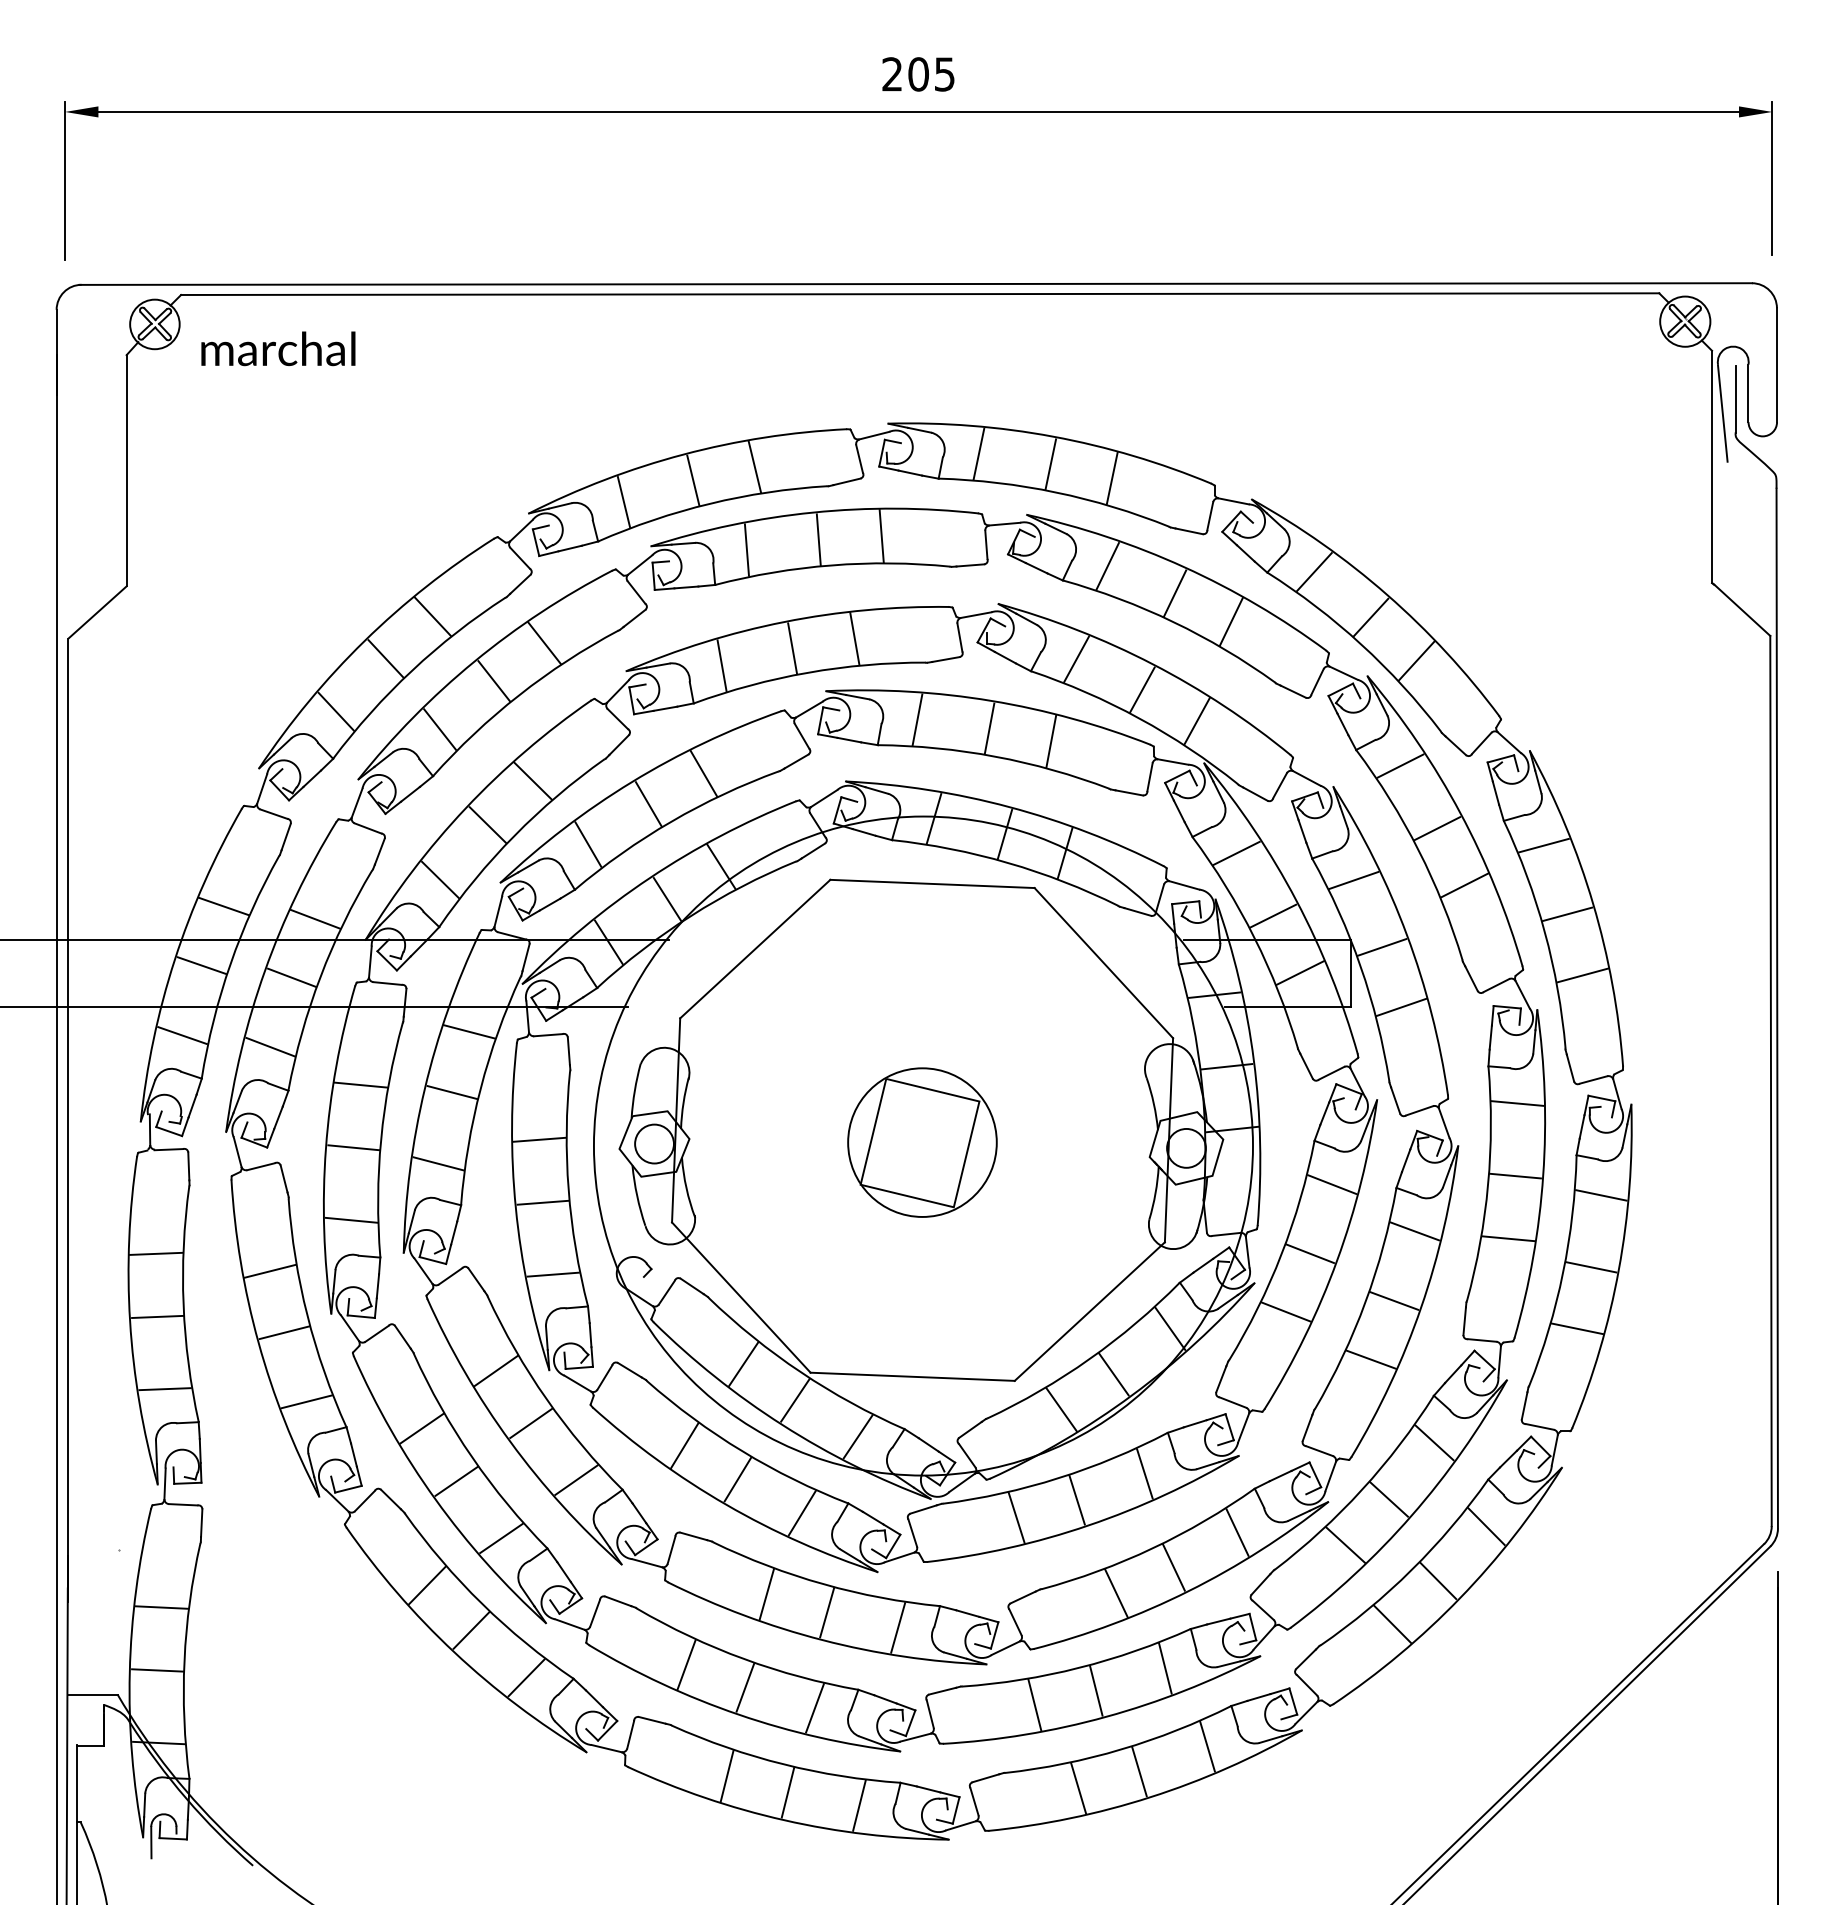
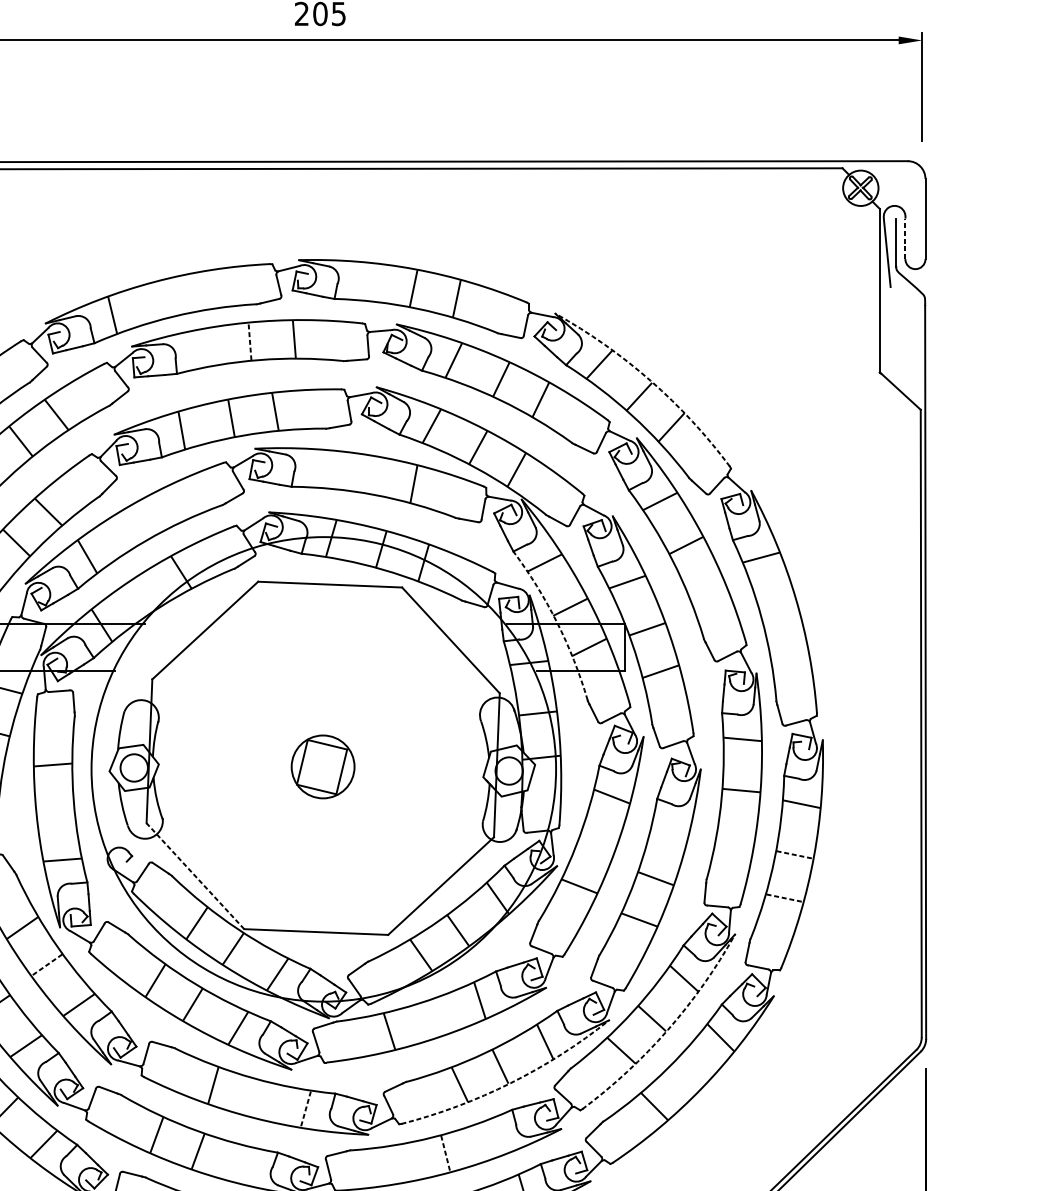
line: (1748, 393) -> (905, 238), solid -> dashed
line: (978, 453) -> (362, 281), removed
line: (754, 466) -> (204, 290), removed
line: (693, 480) -> (161, 300), removed
line: (818, 540) -> (249, 342), solid -> dashed
line: (746, 549) -> (199, 348), removed
arc: (1387, 594) -> (650, 380), solid -> dashed
line: (917, 719) -> (319, 468), removed
line: (989, 728) -> (370, 475), removed
line: (703, 773) -> (168, 506), removed
line: (648, 804) -> (129, 528), removed
line: (1464, 885) -> (705, 585), removed
line: (667, 899) -> (143, 595), removed
line: (1567, 914) -> (777, 606), removed
arc: (1254, 937) -> (557, 622), solid -> dashed
line: (1582, 975) -> (788, 649), removed
part: (922, 1142) -> (323, 766), size x0.6
line: (542, 1202) -> (55, 809), removed
line: (1414, 1231) -> (669, 829), removed
line: (1508, 1238) -> (736, 834), removed
line: (1309, 1253) -> (595, 845), removed
line: (1591, 1267) -> (794, 854), solid -> dashed
line: (740, 1297) -> (194, 876), solid -> dashed
line: (1577, 1328) -> (784, 897), solid -> dashed
line: (531, 1423) -> (47, 964), solid -> dashed
line: (1076, 1499) -> (431, 1018), removed
arc: (1411, 1515) -> (667, 1029), solid -> dashed
line: (1438, 1580) -> (686, 1075), removed
arc: (1188, 1591) -> (510, 1083), solid -> dashed
line: (827, 1612) -> (256, 1098), removed
line: (898, 1627) -> (306, 1108), solid -> dashed
line: (1165, 1668) -> (494, 1137), removed
line: (1096, 1690) -> (445, 1153), solid -> dashed
line: (1034, 1704) -> (402, 1163), removed
line: (814, 1708) -> (247, 1165), removed

